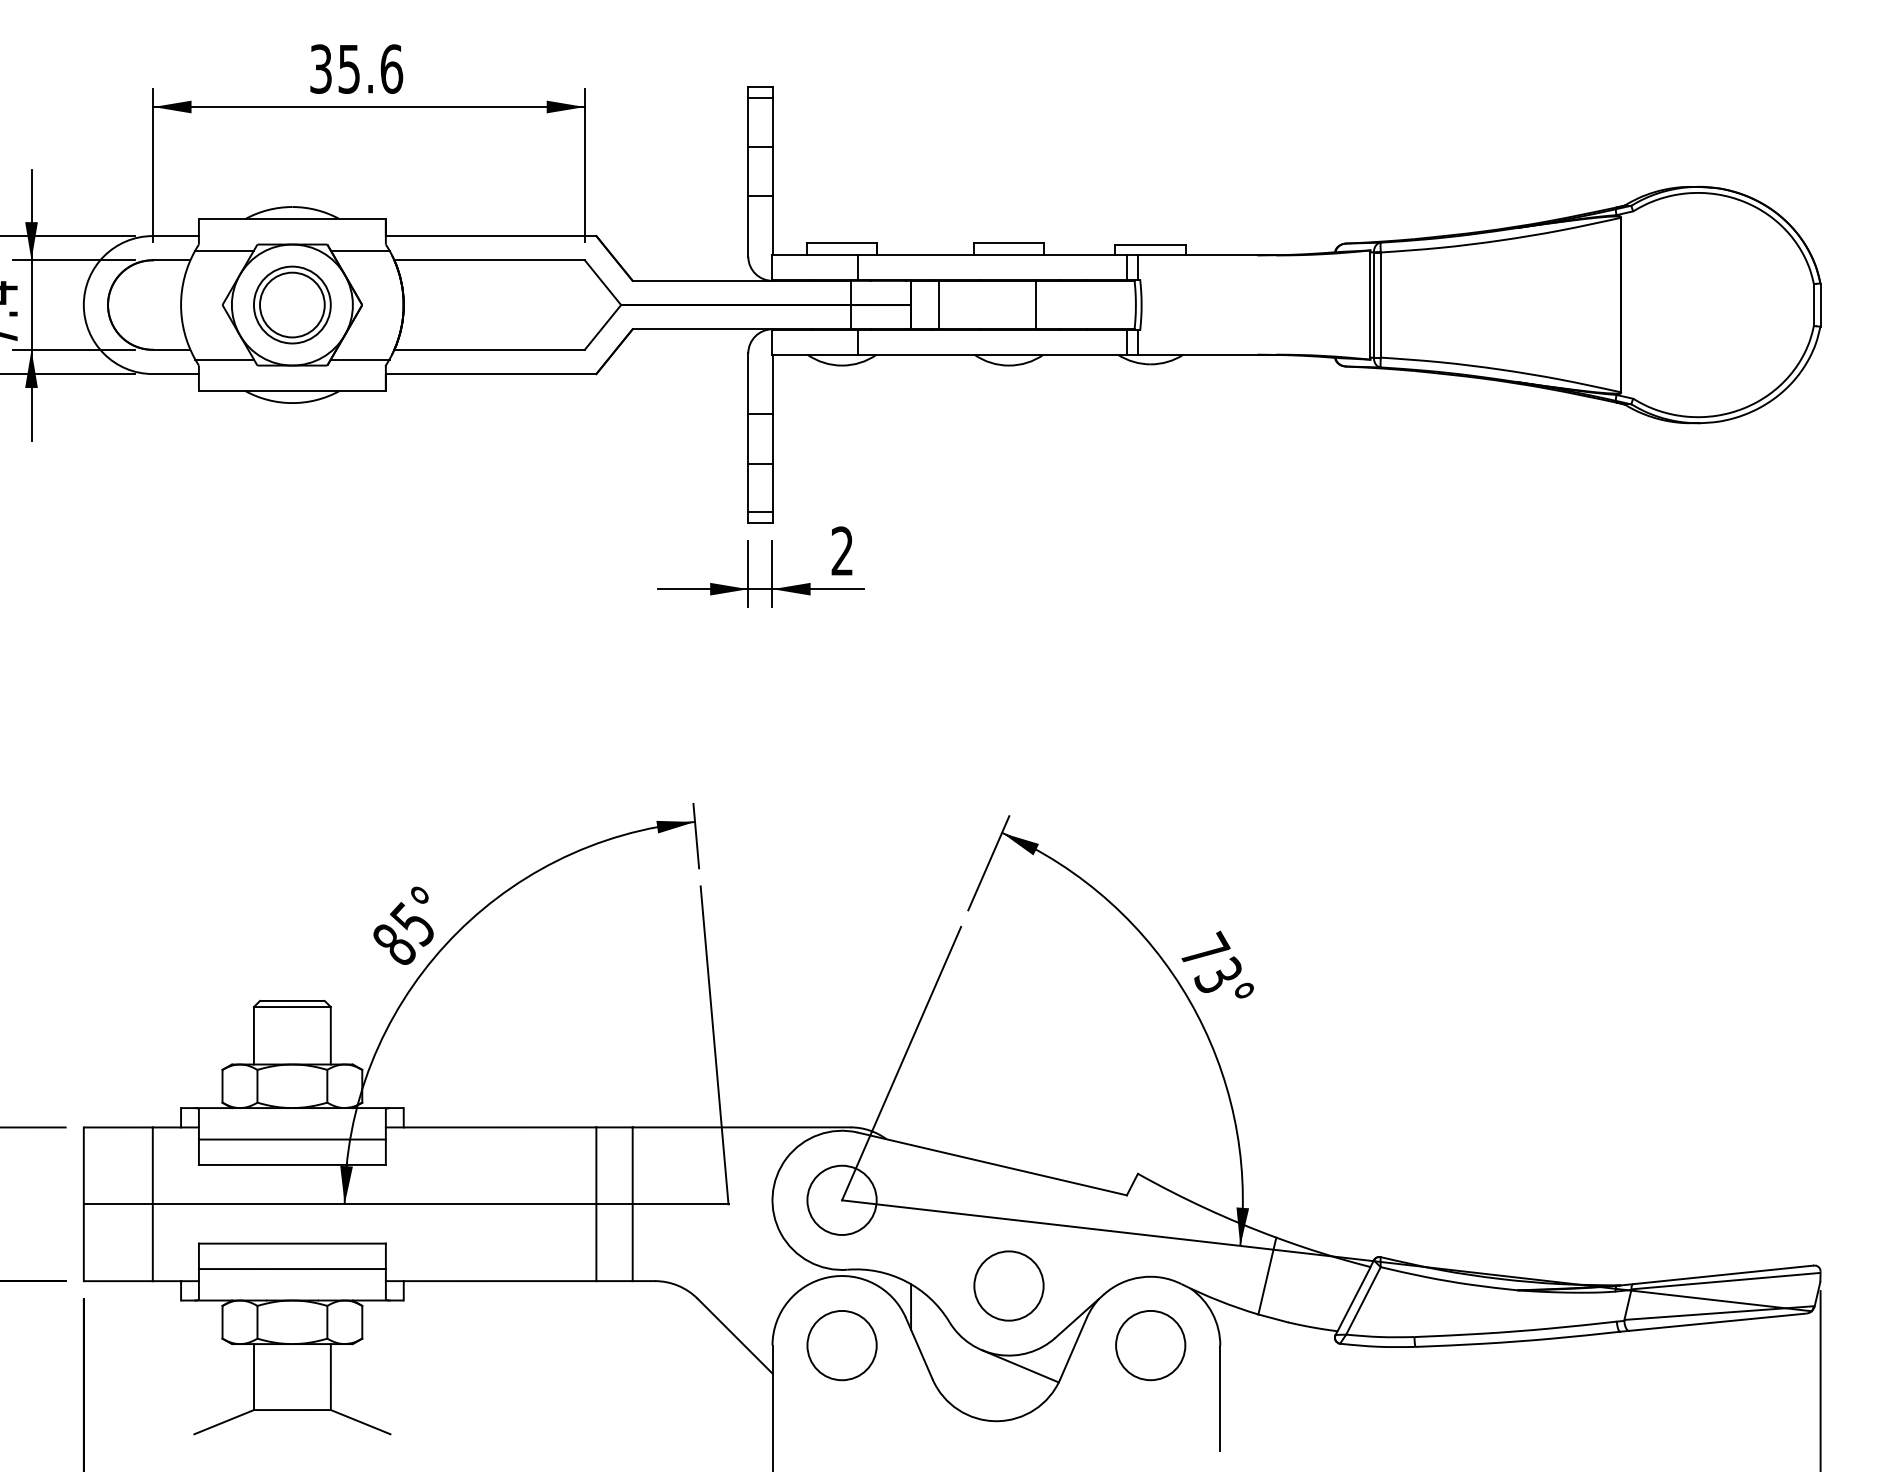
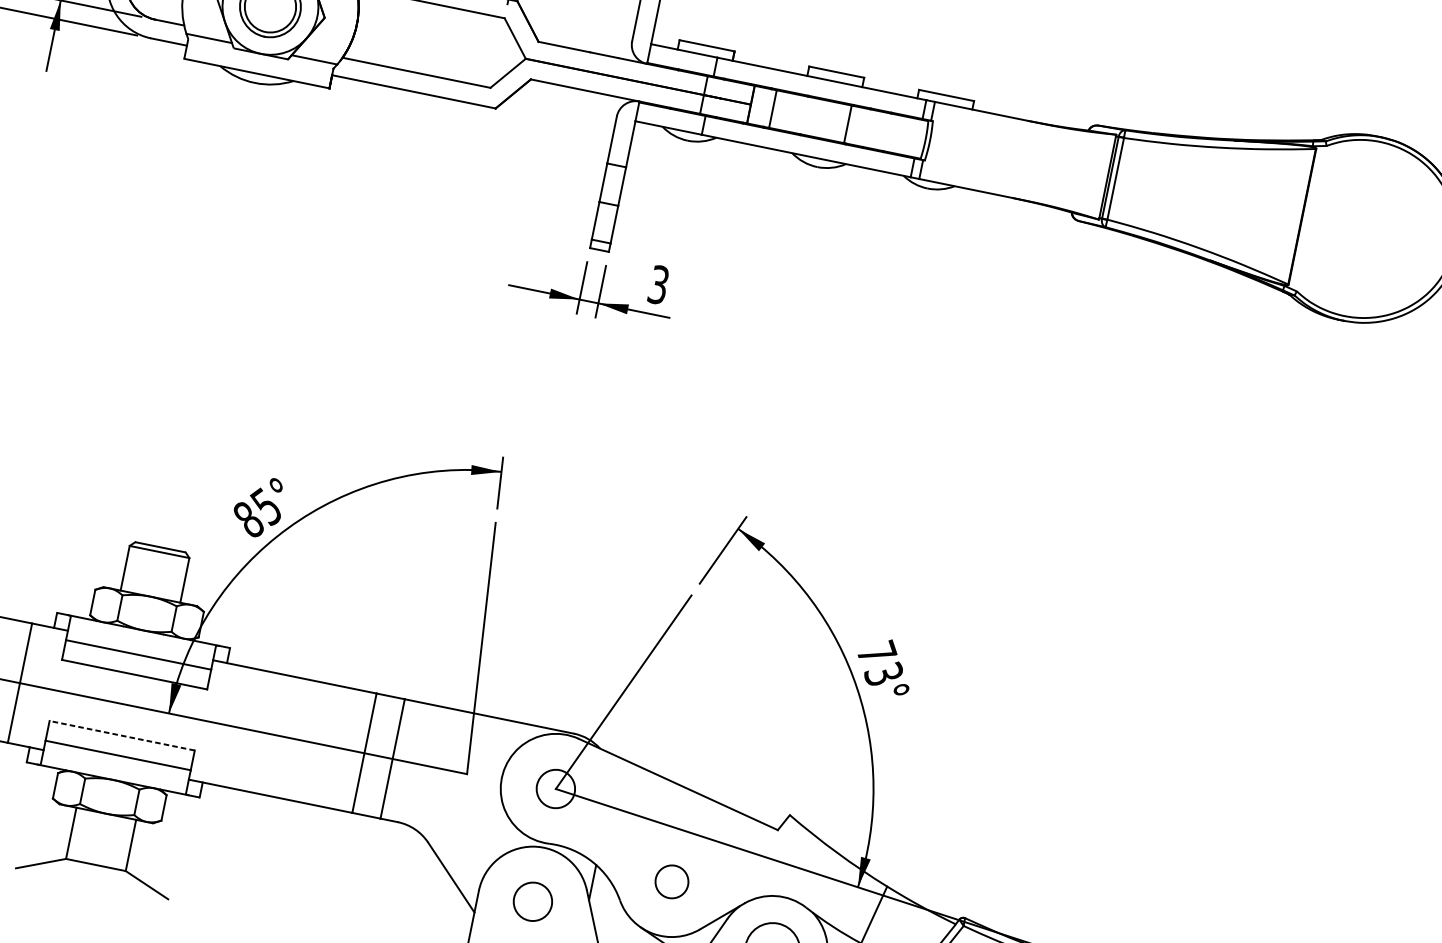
text: (842, 551) -> (658, 285), 2 -> 3
circle: (841, 1200) -> (555, 789), size x0.7
line: (291, 1243) -> (121, 735), solid -> dashed
circle: (1008, 1285) -> (671, 881), size x0.6
circle: (841, 1345) -> (532, 901), size x0.7

